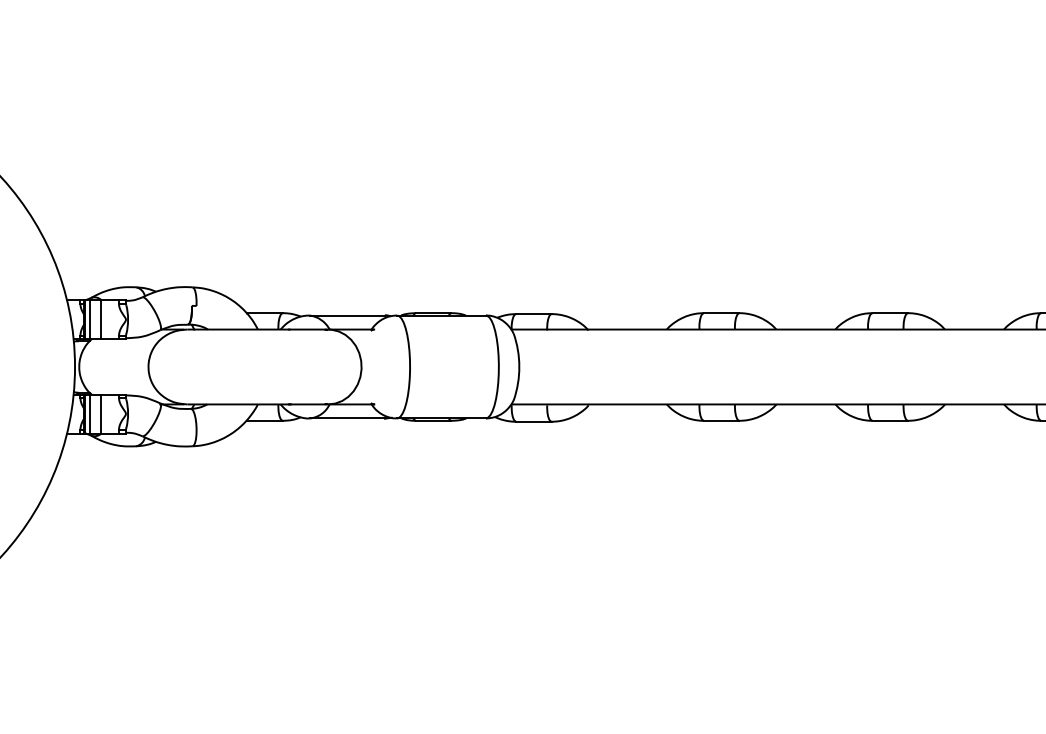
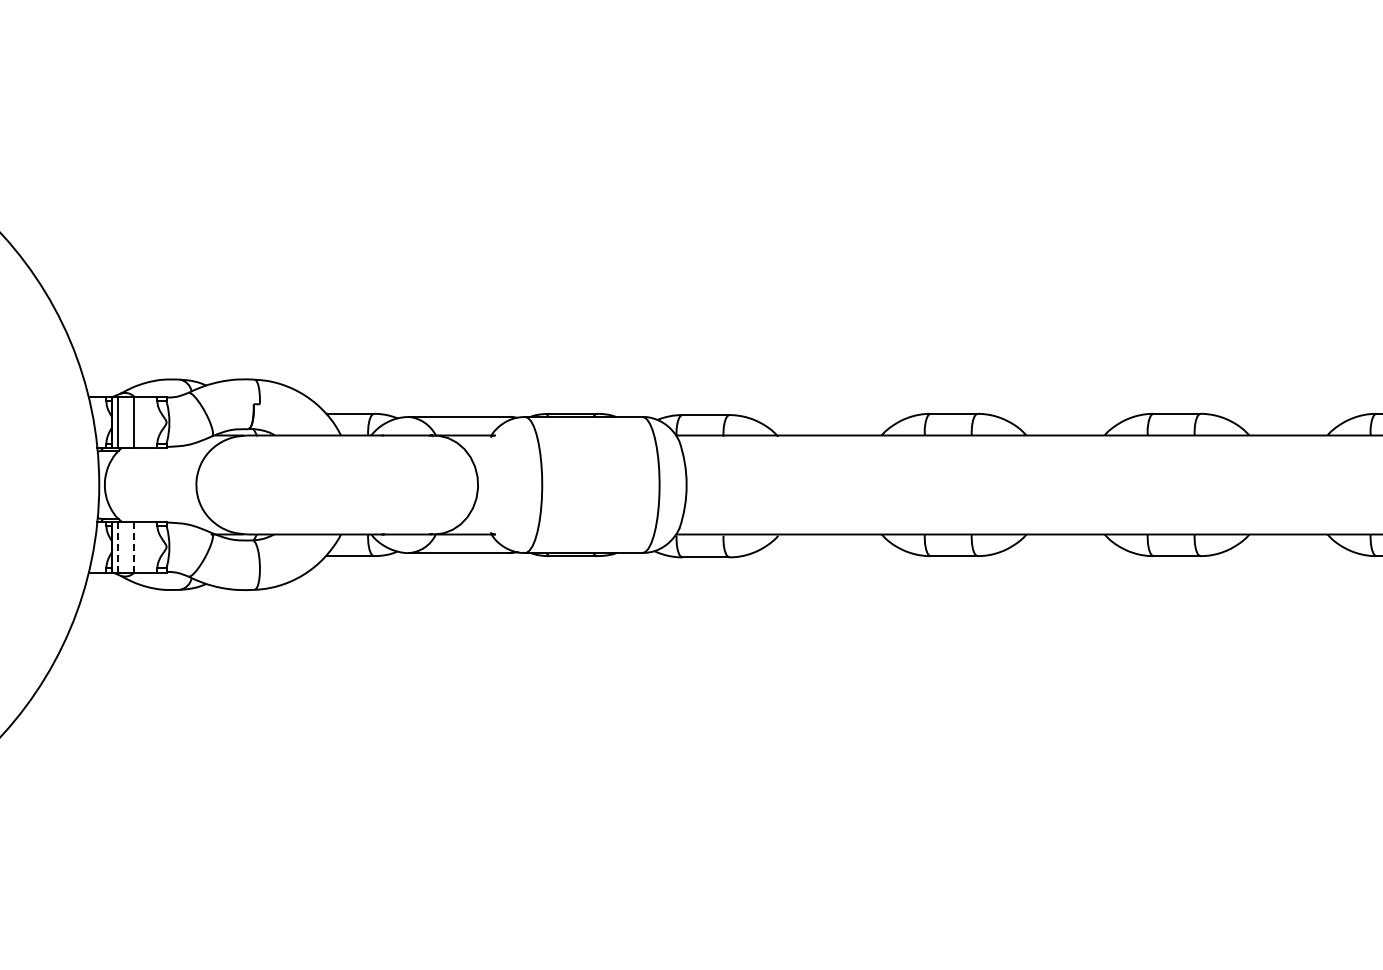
line: (89, 414) -> (118, 547), solid -> dashed
line: (100, 414) -> (133, 547), solid -> dashed

